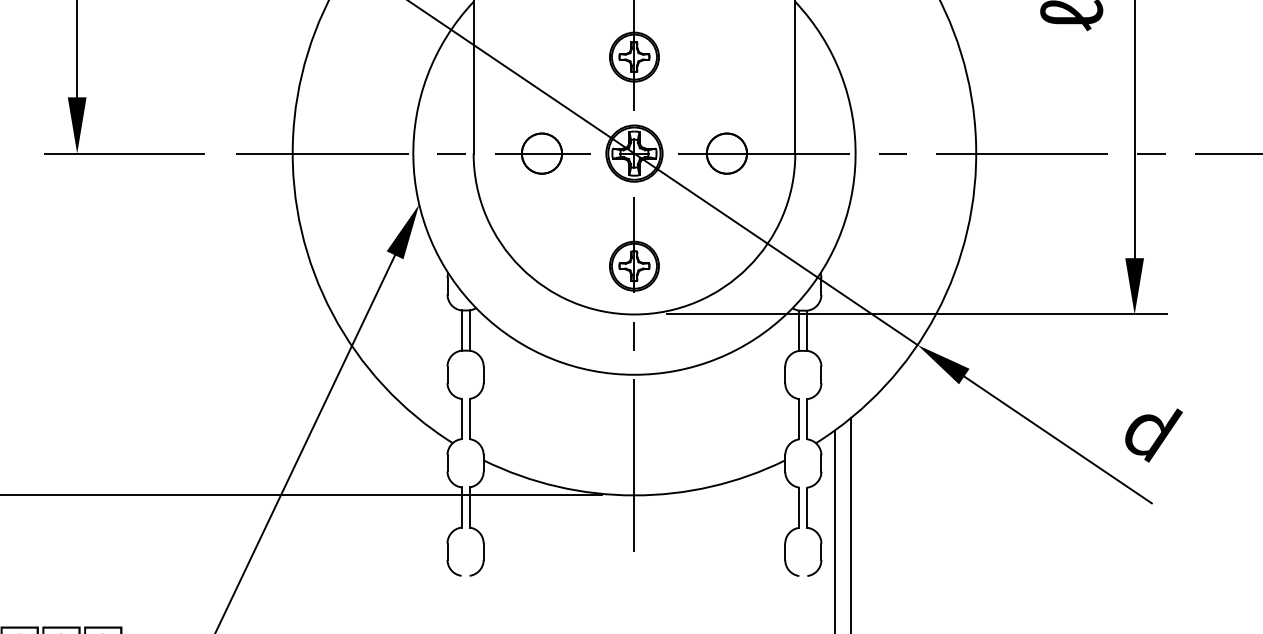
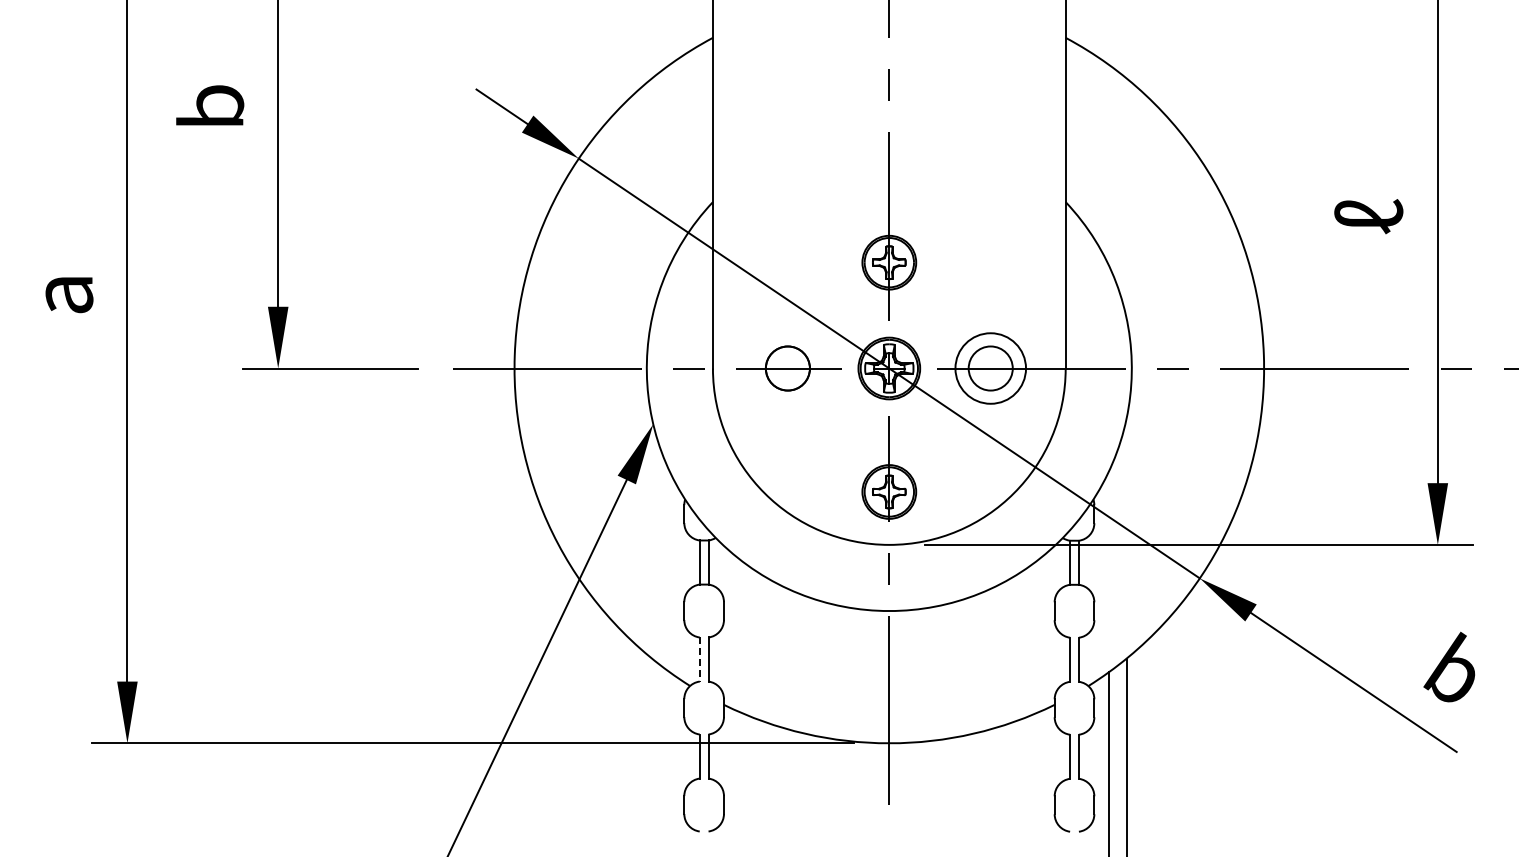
circle: (726, 153) -> (990, 368), size x1.6
line: (461, 419) -> (699, 660), solid -> dashed
text: (1151, 428) -> (1456, 669), d -> b

